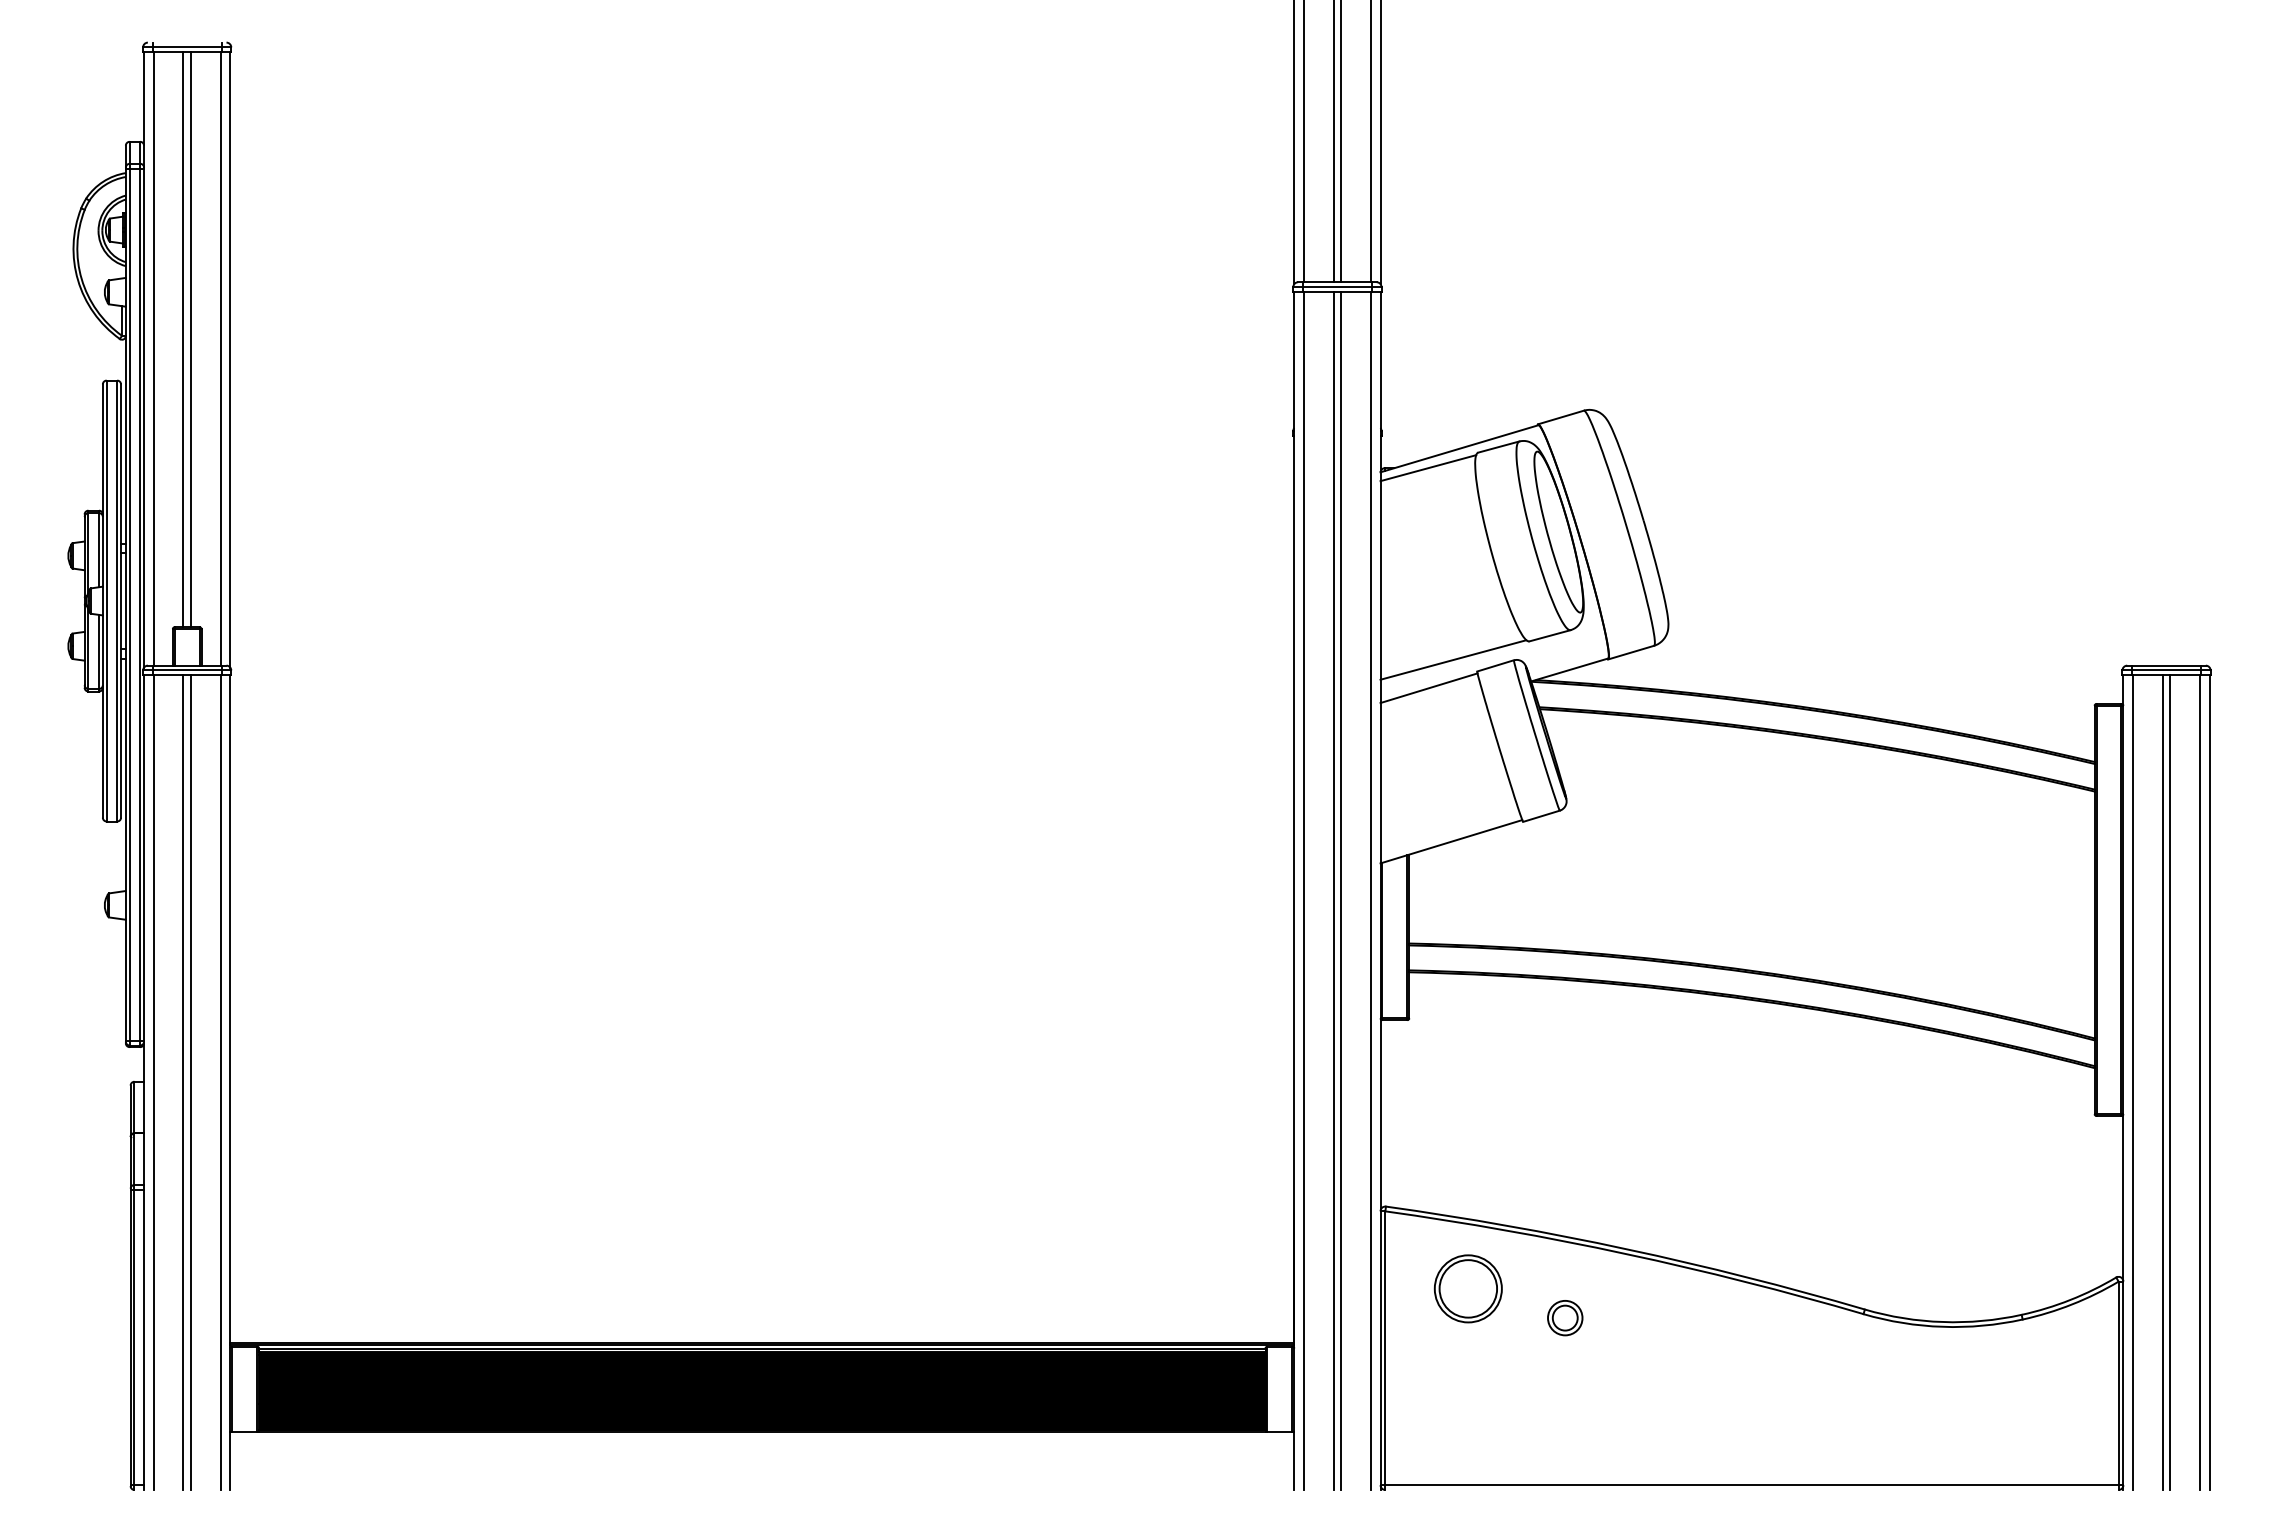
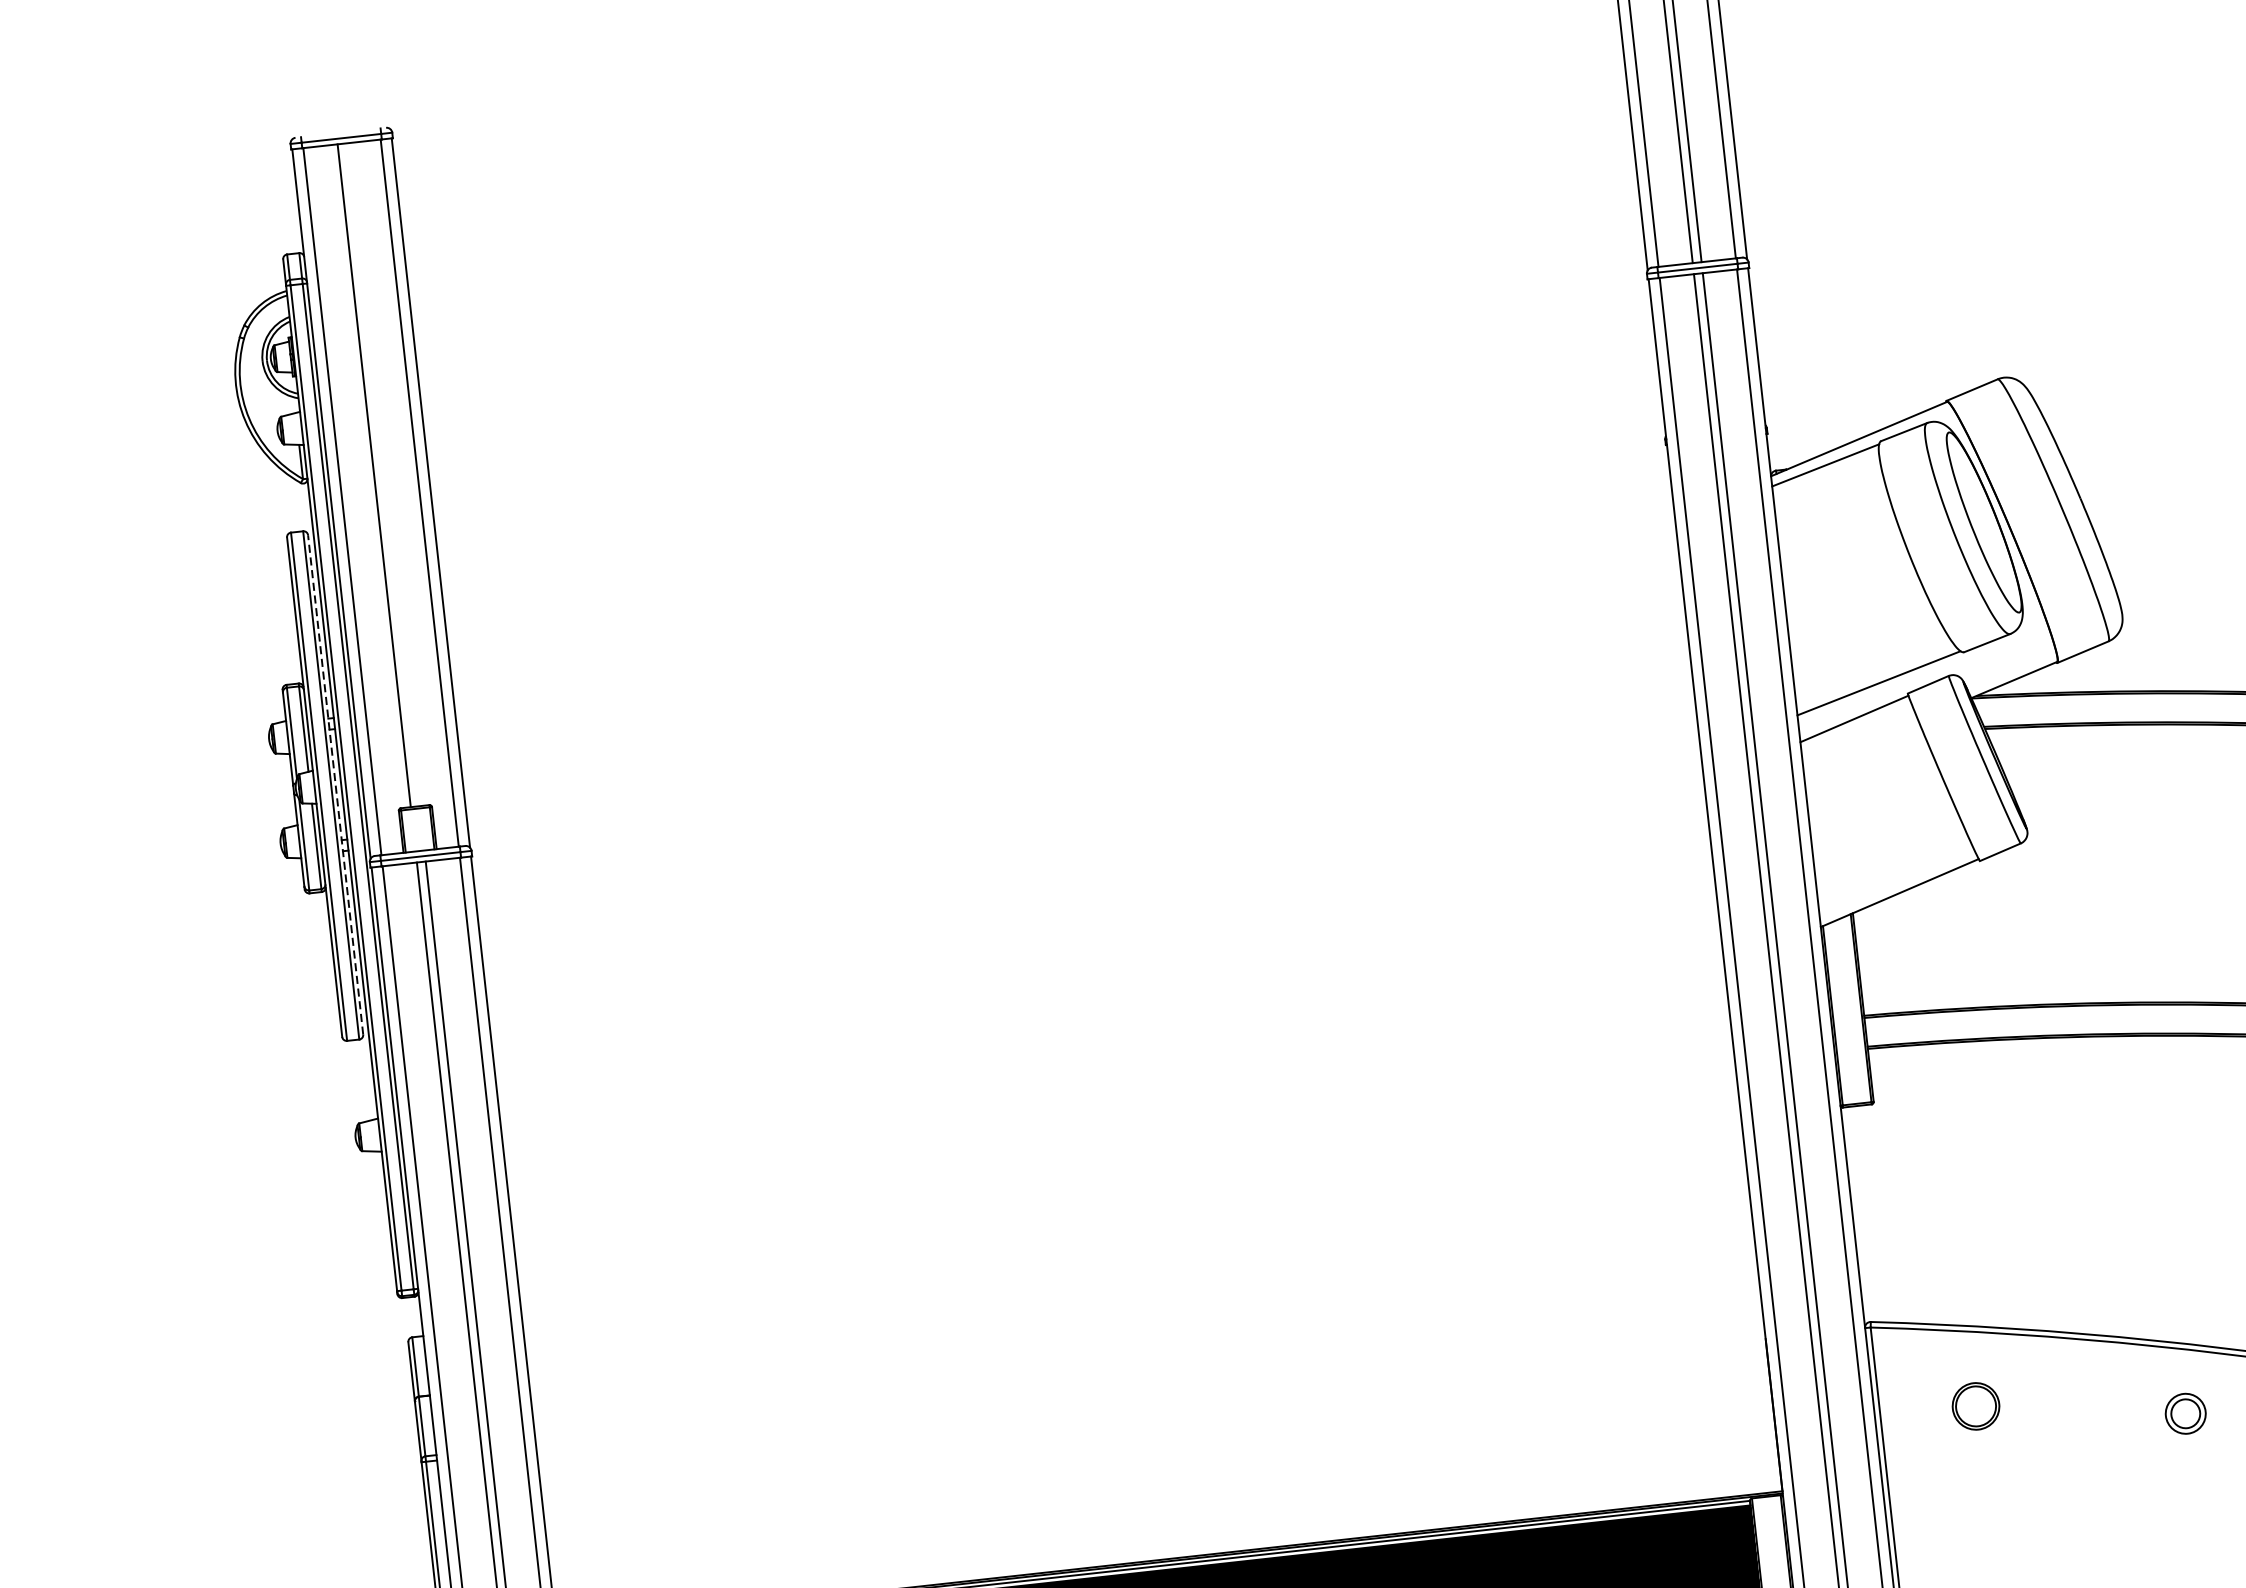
line: (191, 339) -> (383, 474), removed
line: (121, 601) -> (336, 785), solid -> dashed
part: (1467, 1288) -> (1975, 1406), size x0.6
part: (1565, 1318) -> (2186, 1414), moved

